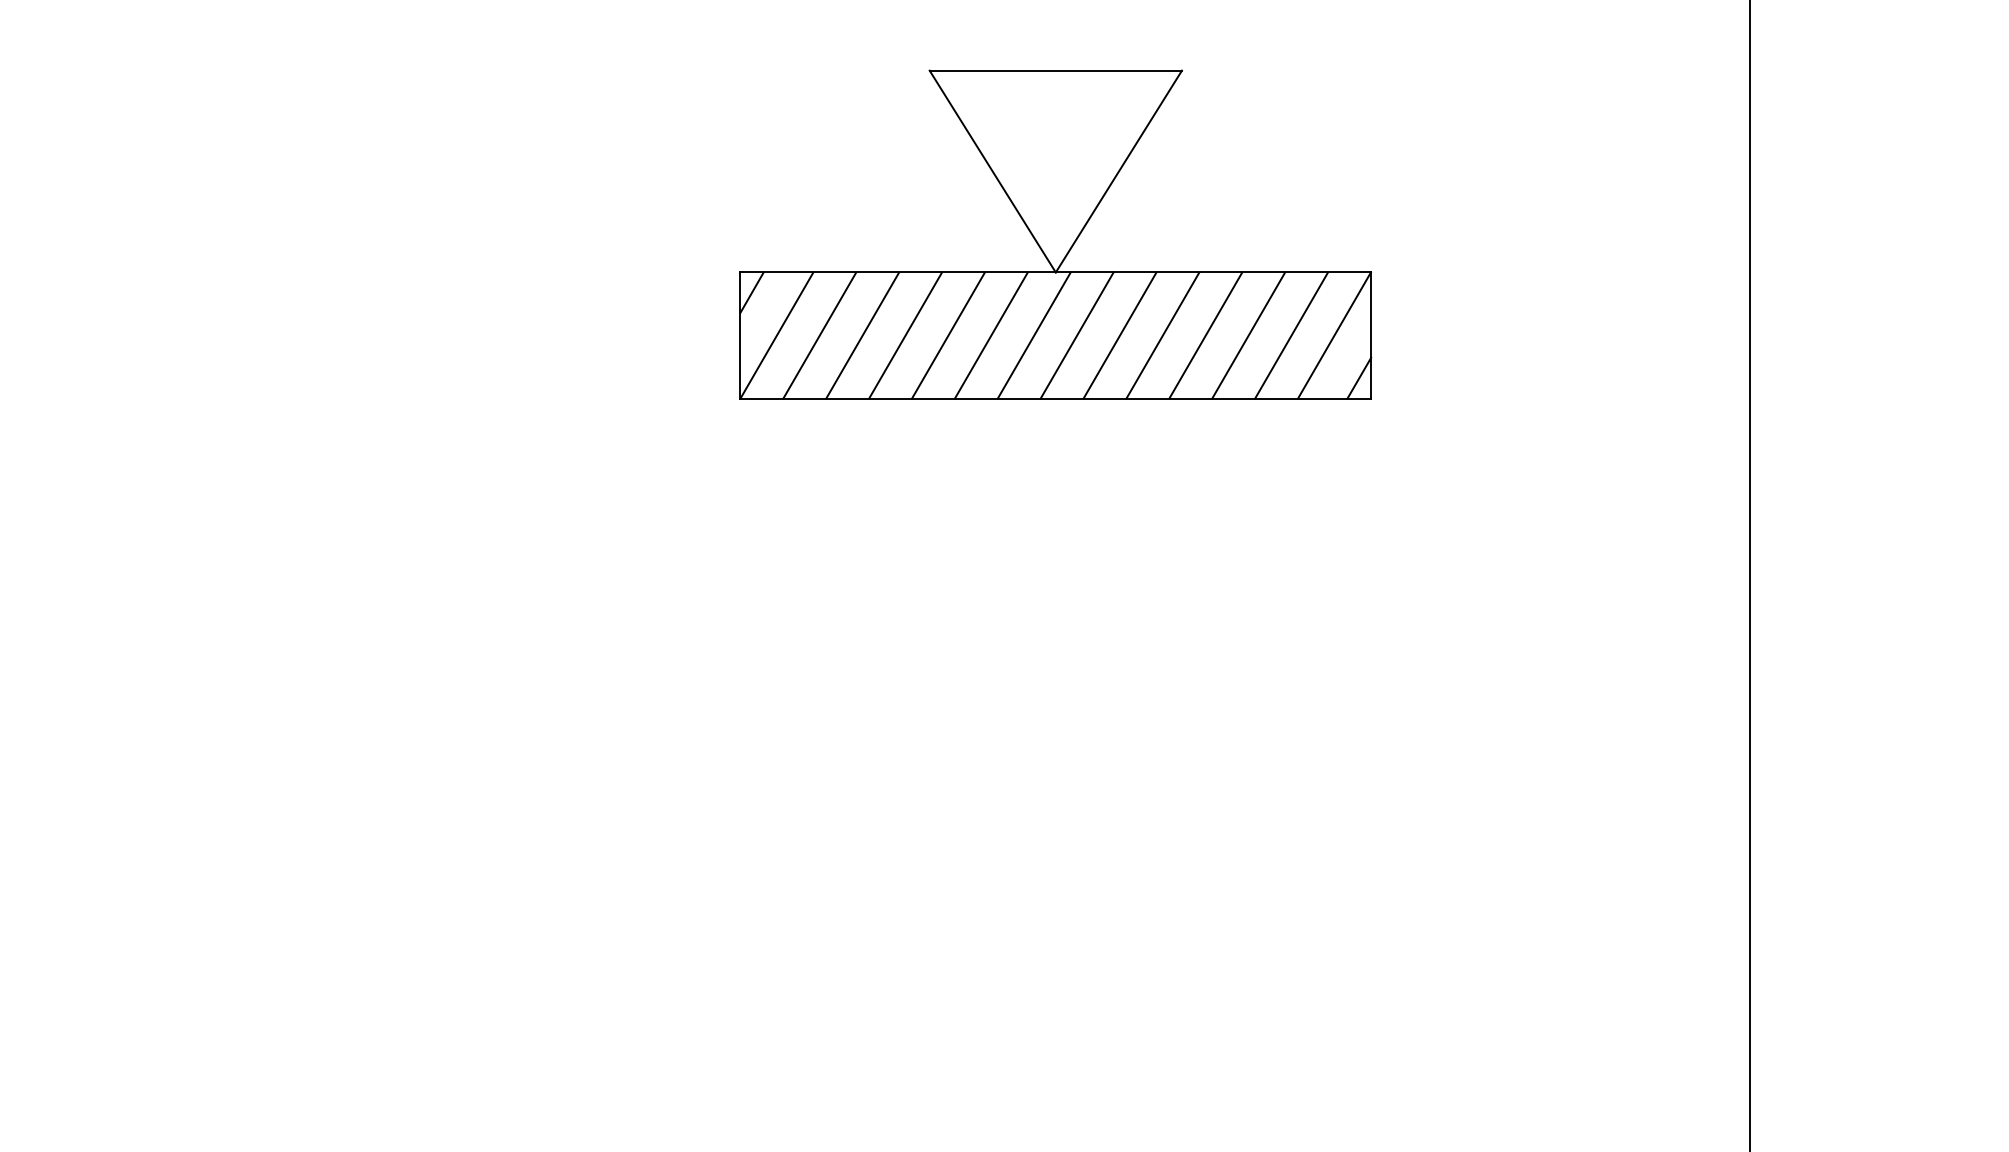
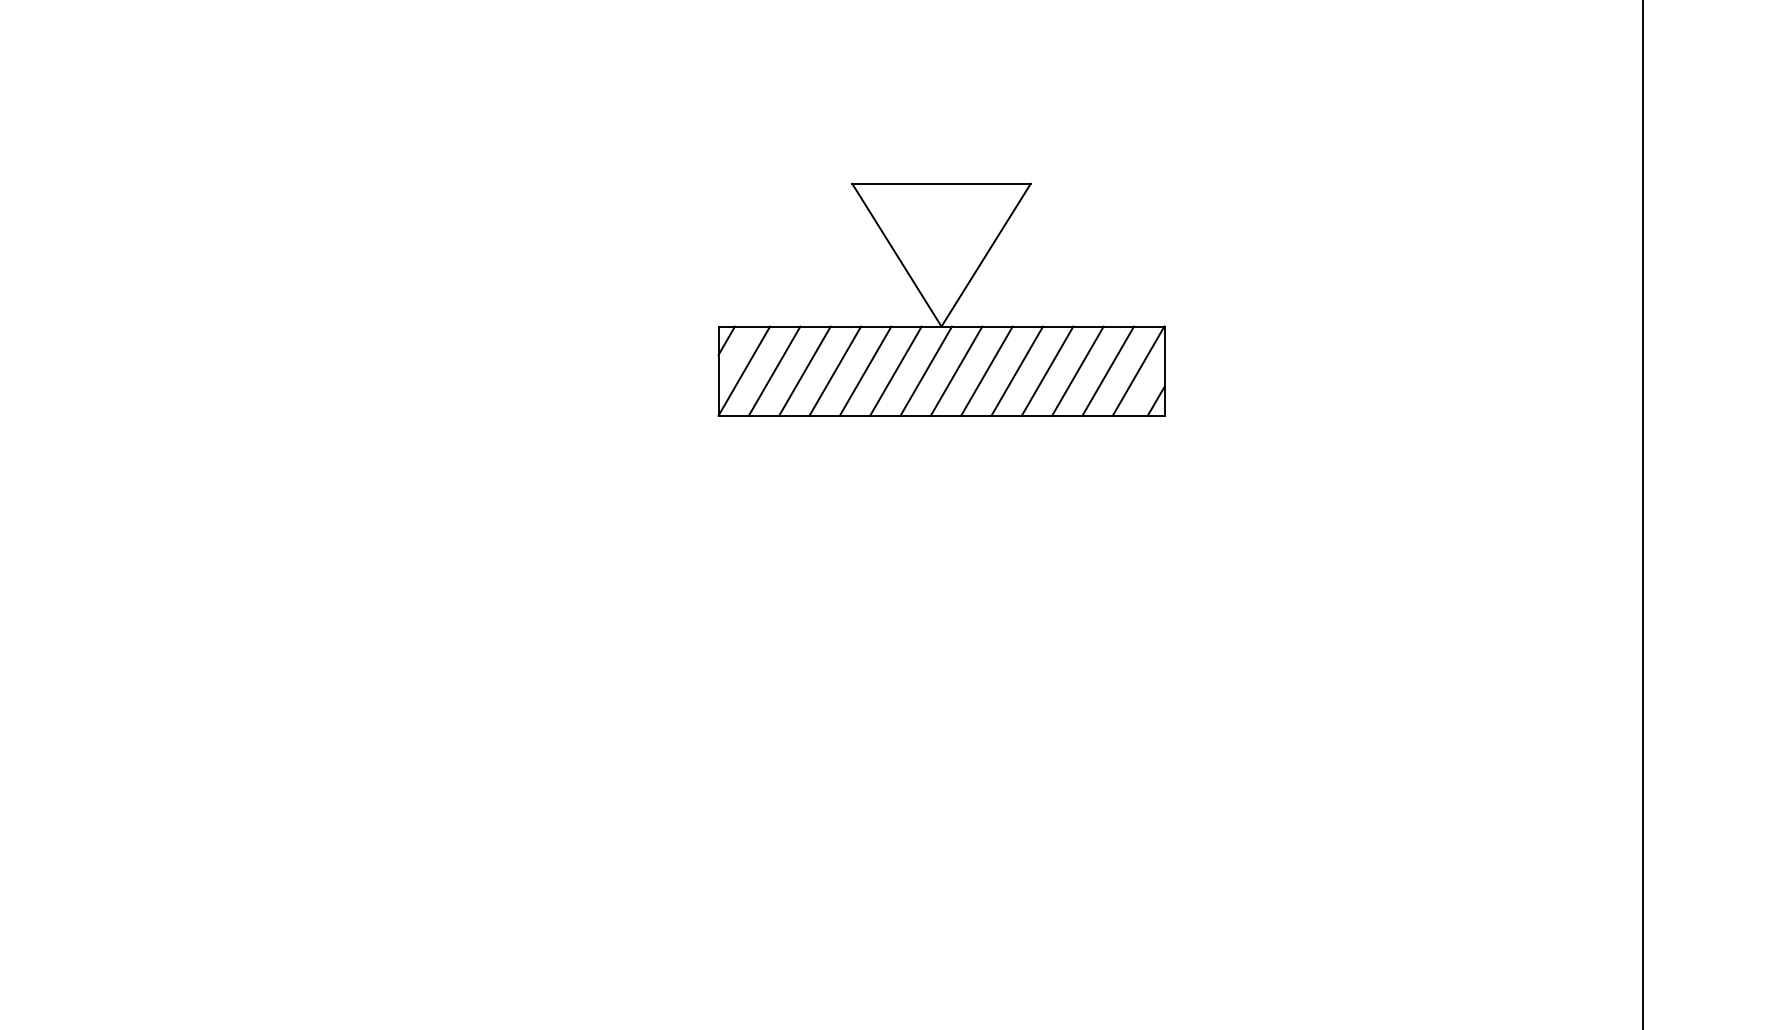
part: (1055, 234) -> (941, 299), size x0.7

